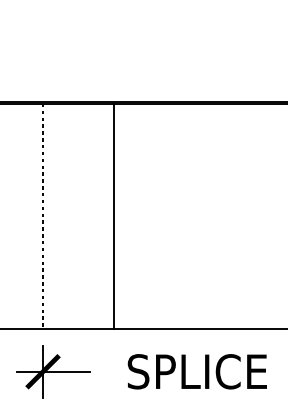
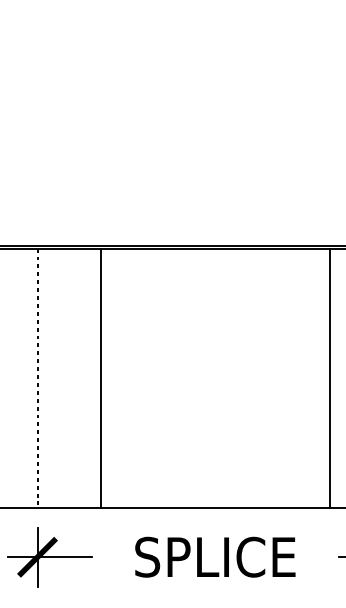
line: (114, 215) -> (100, 377), moved

